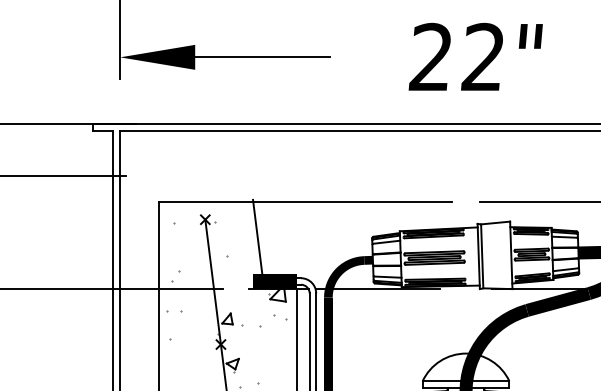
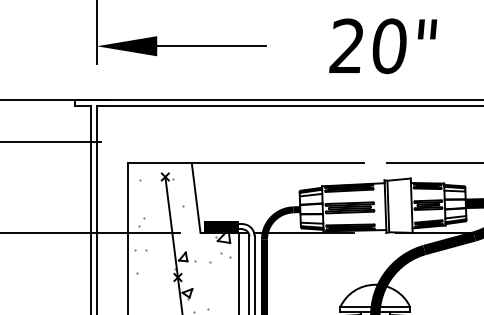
text: (482, 57) -> (388, 46), 22" -> 20"
line: (257, 242) -> (195, 197), moved

